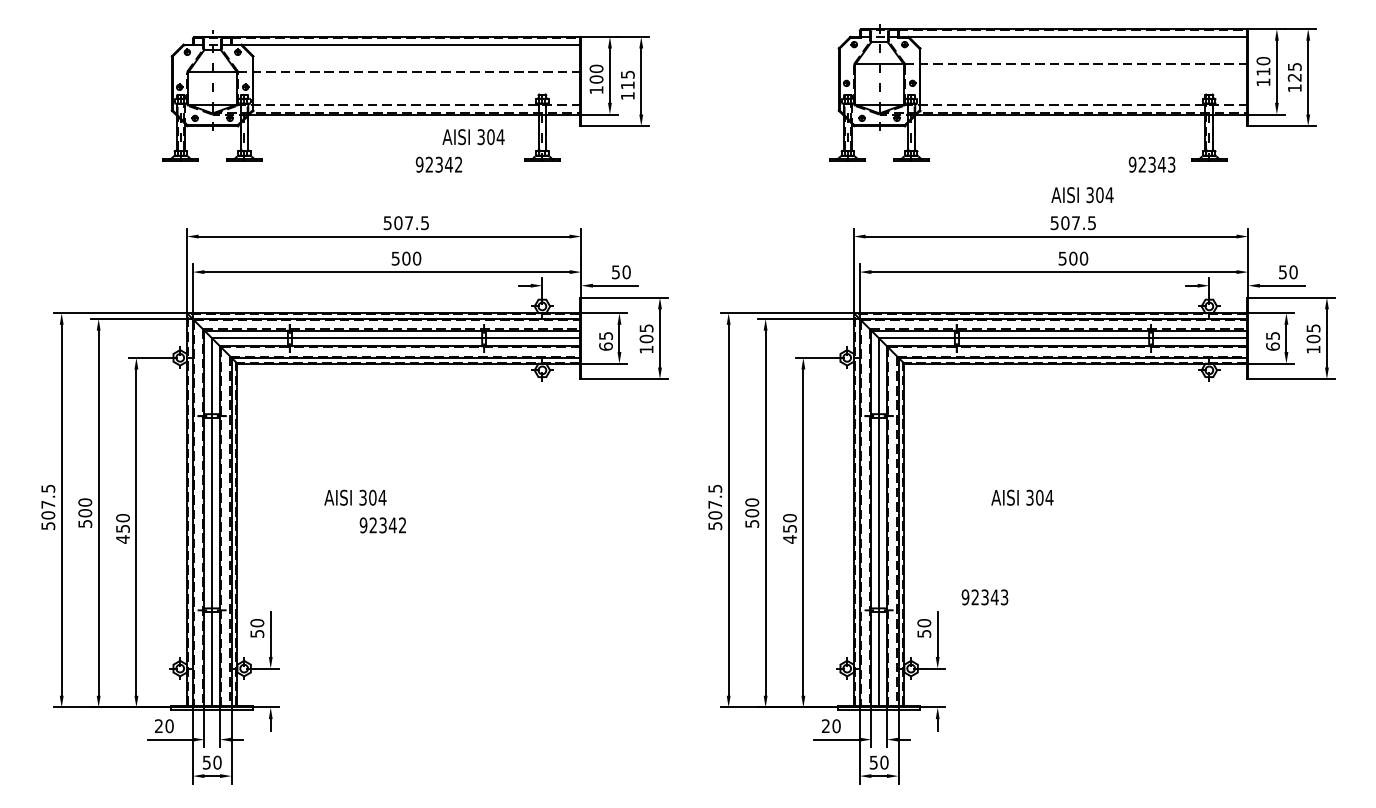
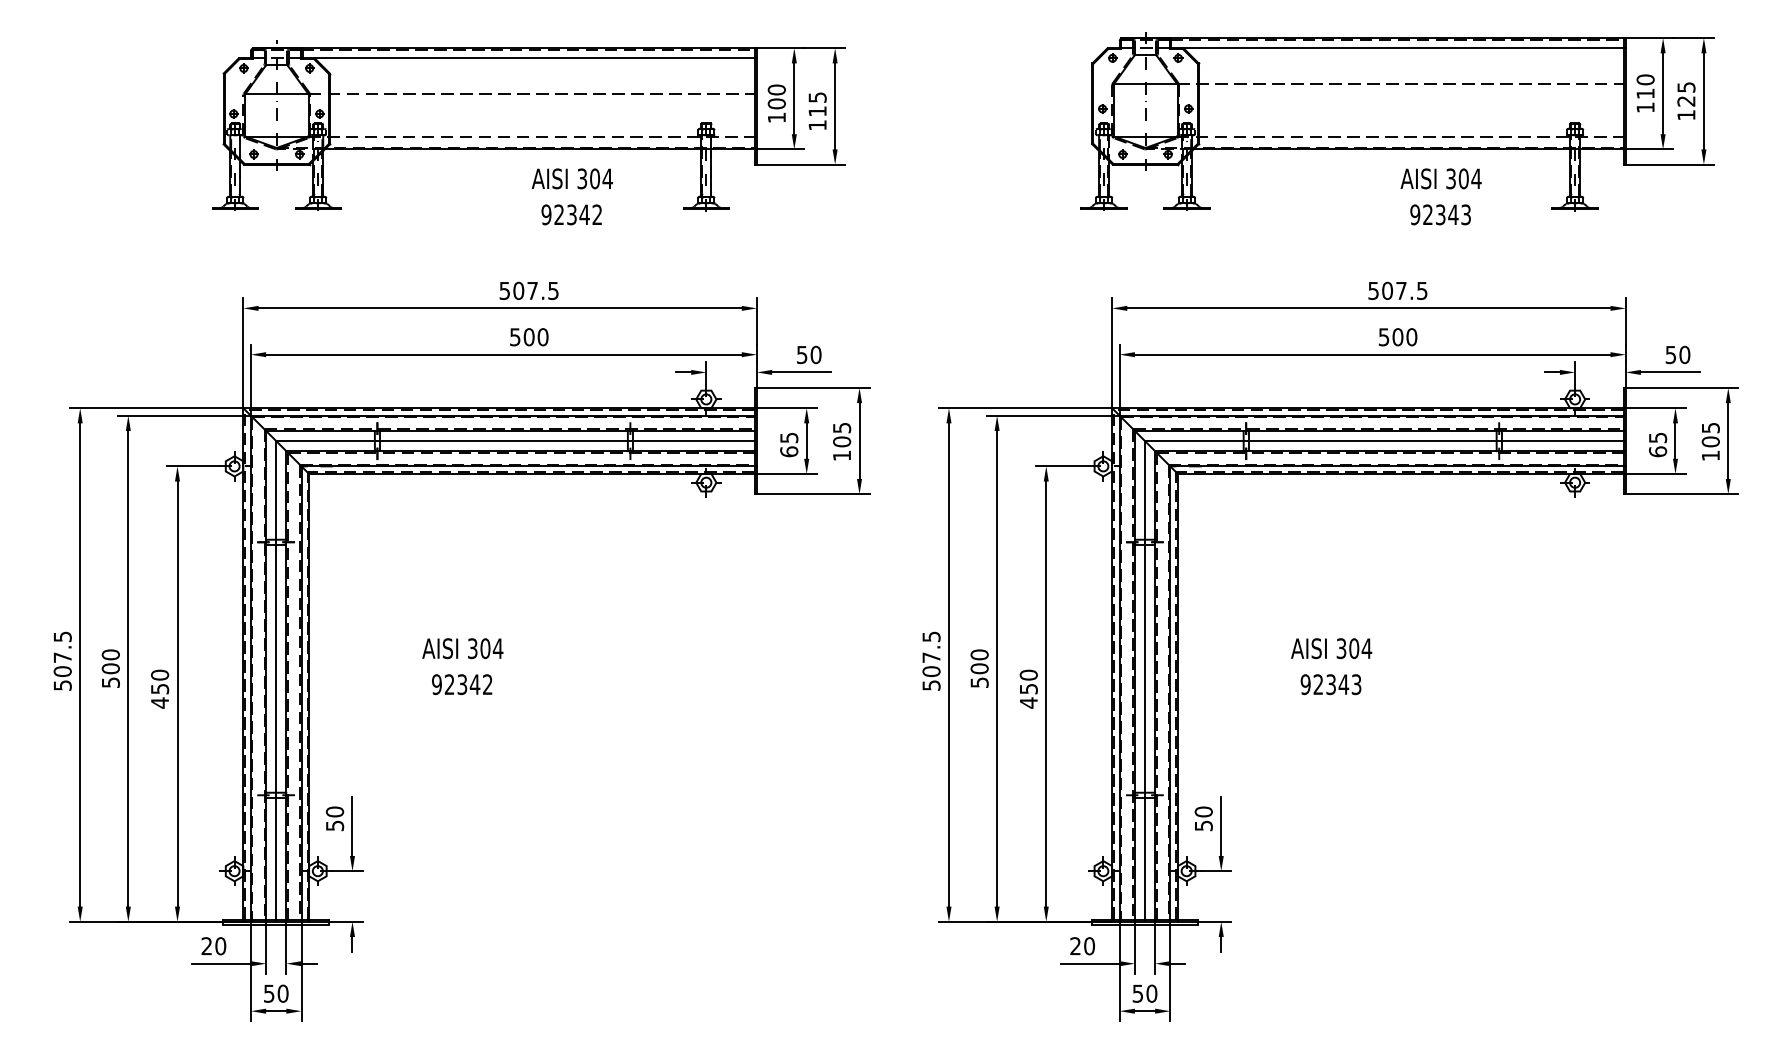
text: (473, 137) -> (572, 179), moved
text: (1151, 164) -> (1439, 214), moved
text: (1082, 195) -> (1441, 179), moved
text: (382, 525) -> (461, 684), moved
text: (984, 597) -> (1330, 684), moved

